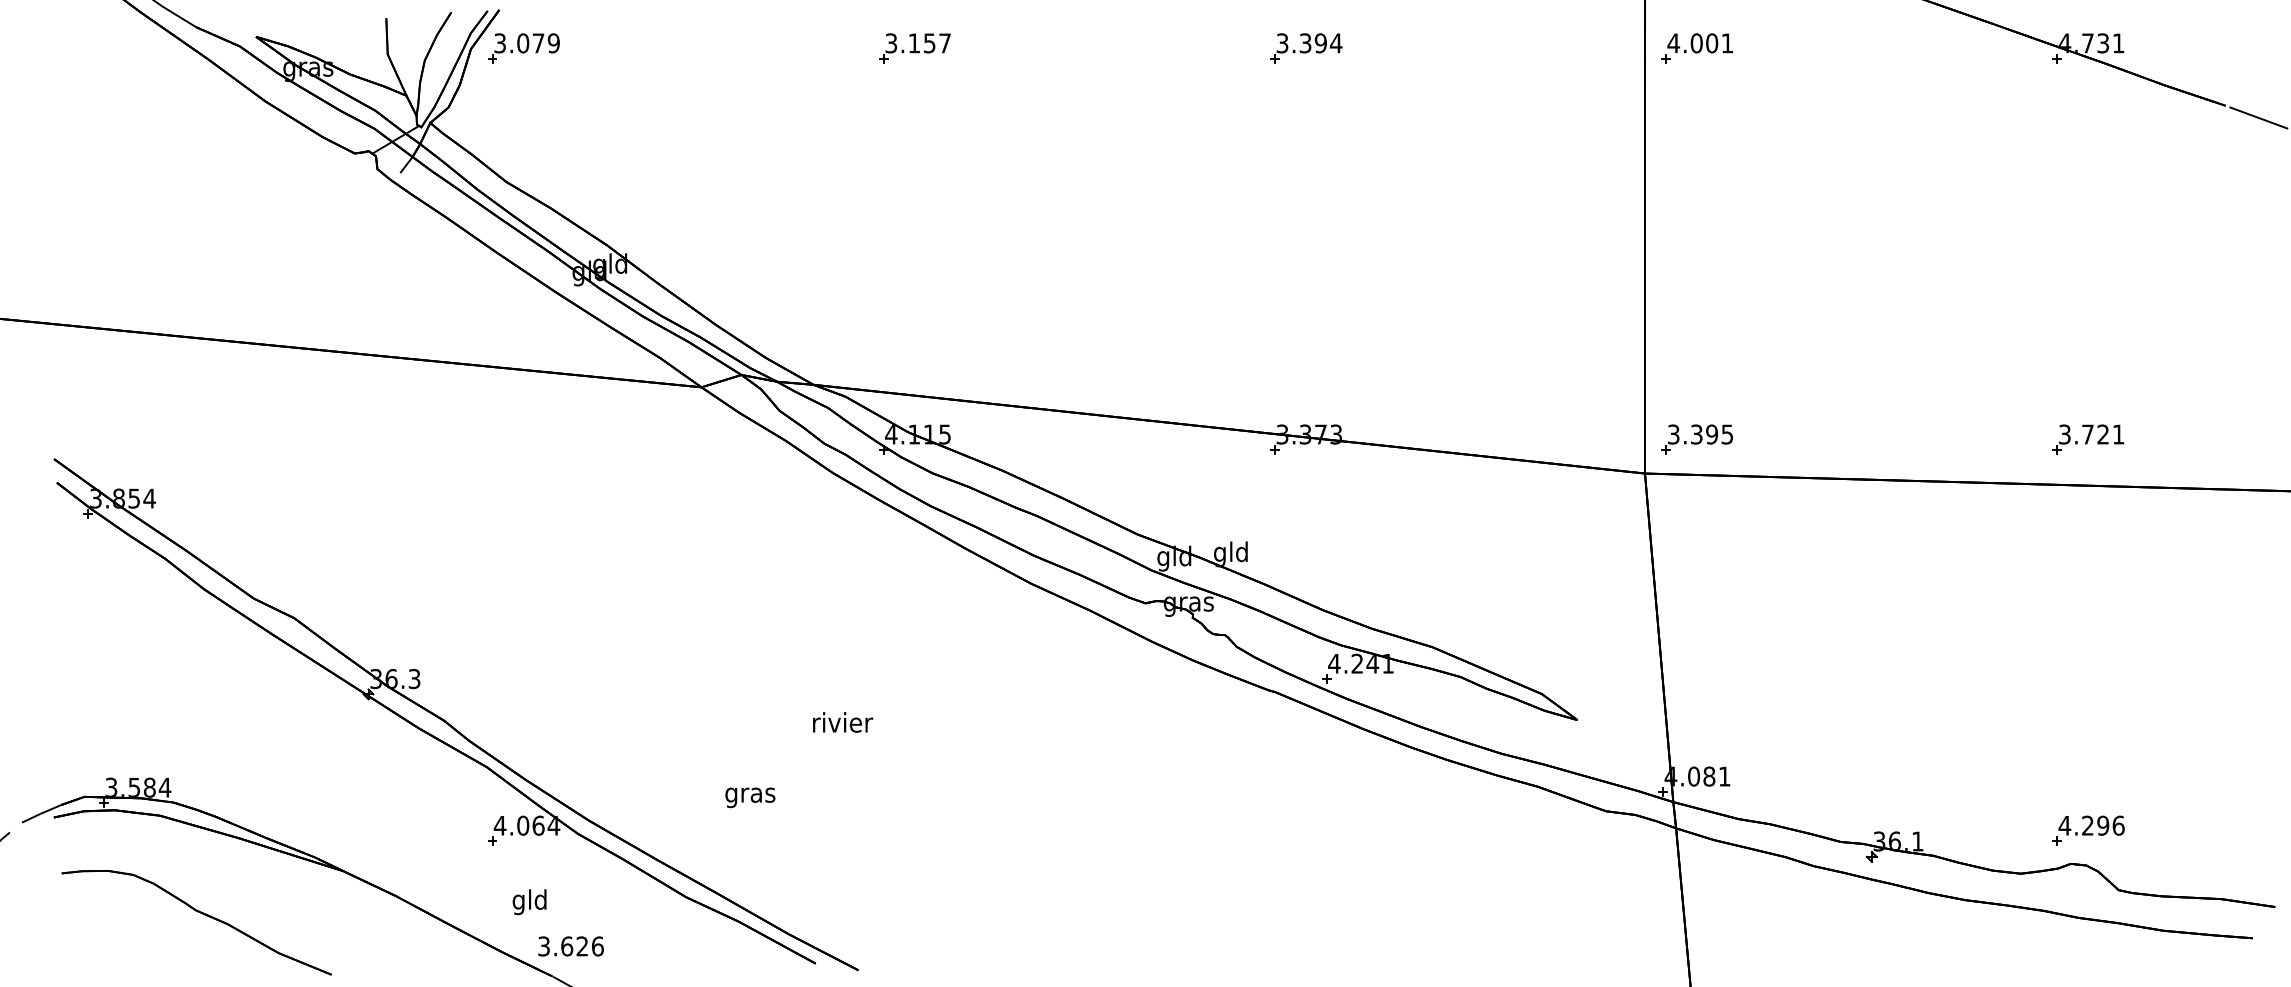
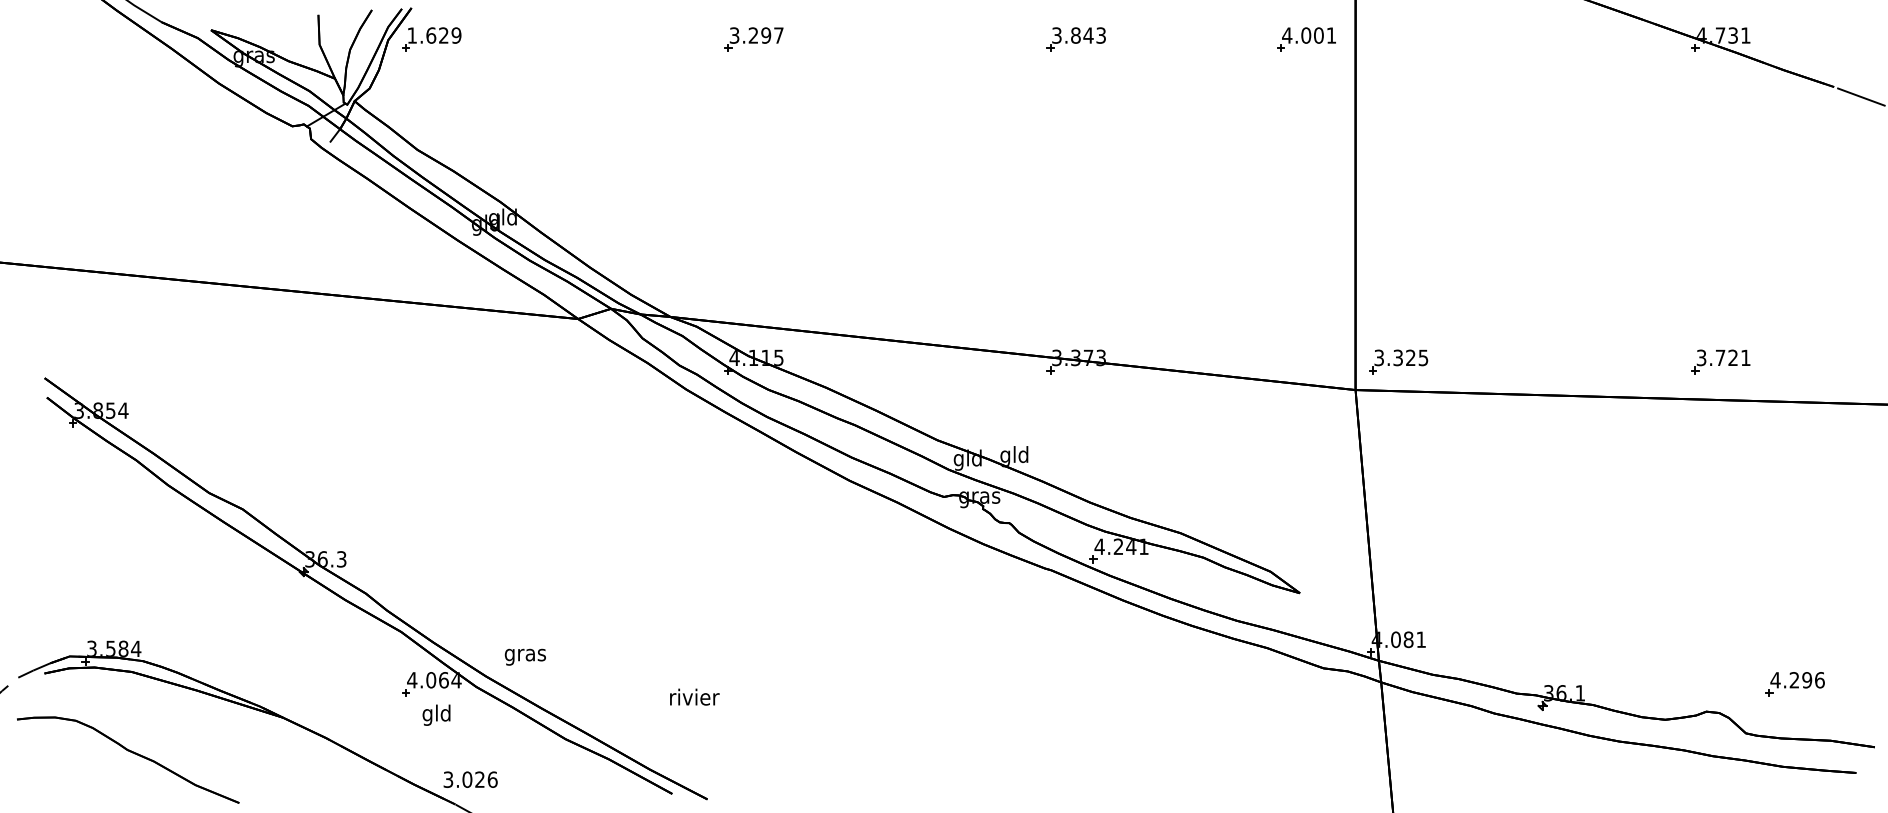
text: (518, 43) -> (427, 35), 3.079 -> 1.629
text: (921, 43) -> (759, 35), 3.157 -> 3.297
text: (1320, 43) -> (1088, 35), 3.394 -> 3.843
part: (1697, 48) -> (1306, 39), moved
text: (1711, 434) -> (1410, 357), 3.395 -> 3.325
text: (842, 721) -> (694, 696), moved
text: (749, 796) -> (524, 656), moved
part: (2087, 830) -> (1794, 684), moved
text: (529, 901) -> (436, 714), moved
part: (201, 914) -> (132, 753), moved
text: (567, 946) -> (467, 779), 3.626 -> 3.026

